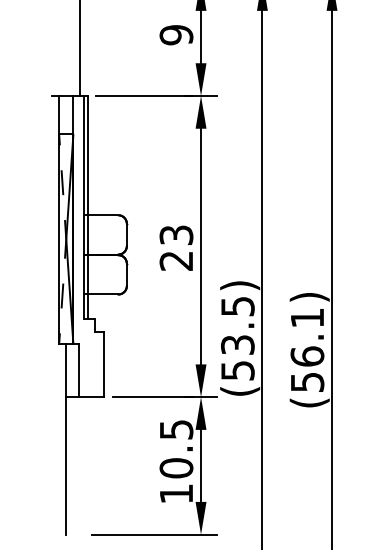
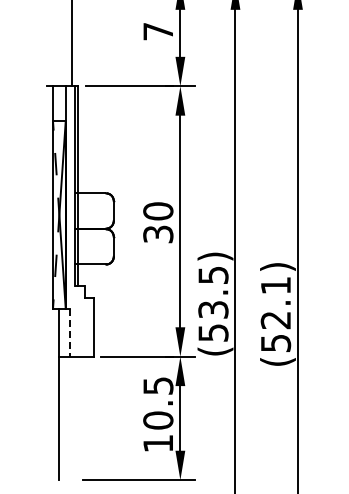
text: (176, 34) -> (158, 31), 9 -> 7
text: (176, 247) -> (158, 222), 23 -> 30
text: (306, 356) -> (275, 320), (56.1) -> (52.1)
line: (78, 371) -> (70, 333), solid -> dashed

